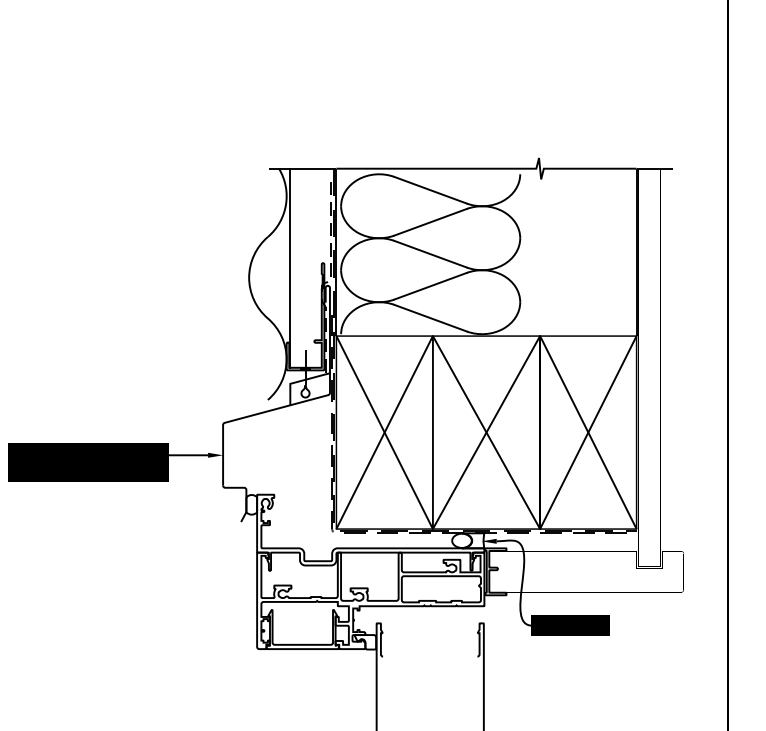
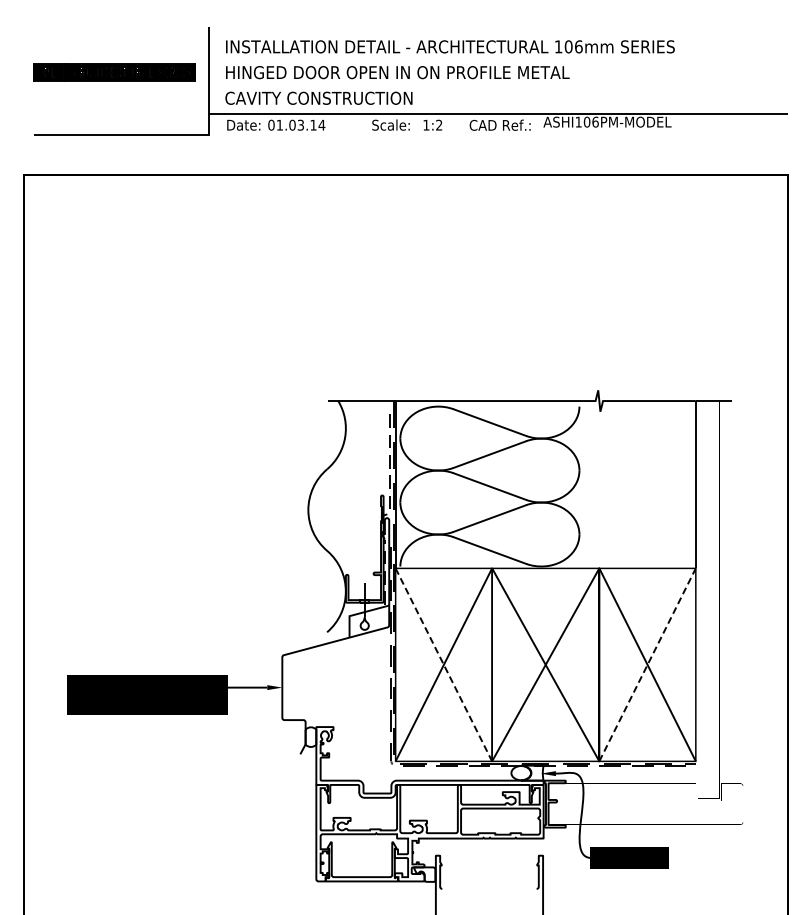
line: (290, 268) -> (349, 500), removed
line: (384, 432) -> (443, 664), solid -> dashed
line: (588, 432) -> (647, 664), solid -> dashed

